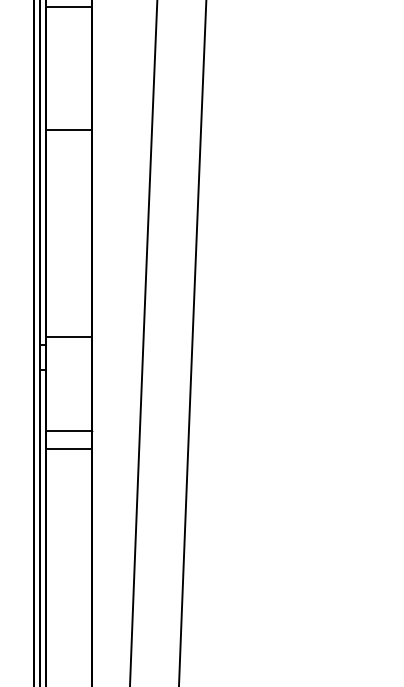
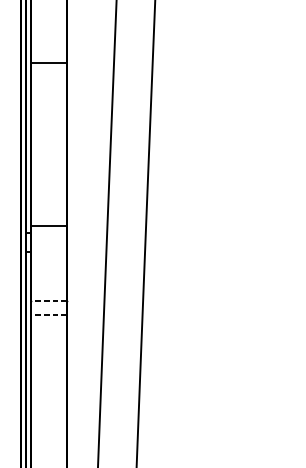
line: (69, 430) -> (48, 300), solid -> dashed
line: (69, 449) -> (48, 315), solid -> dashed

